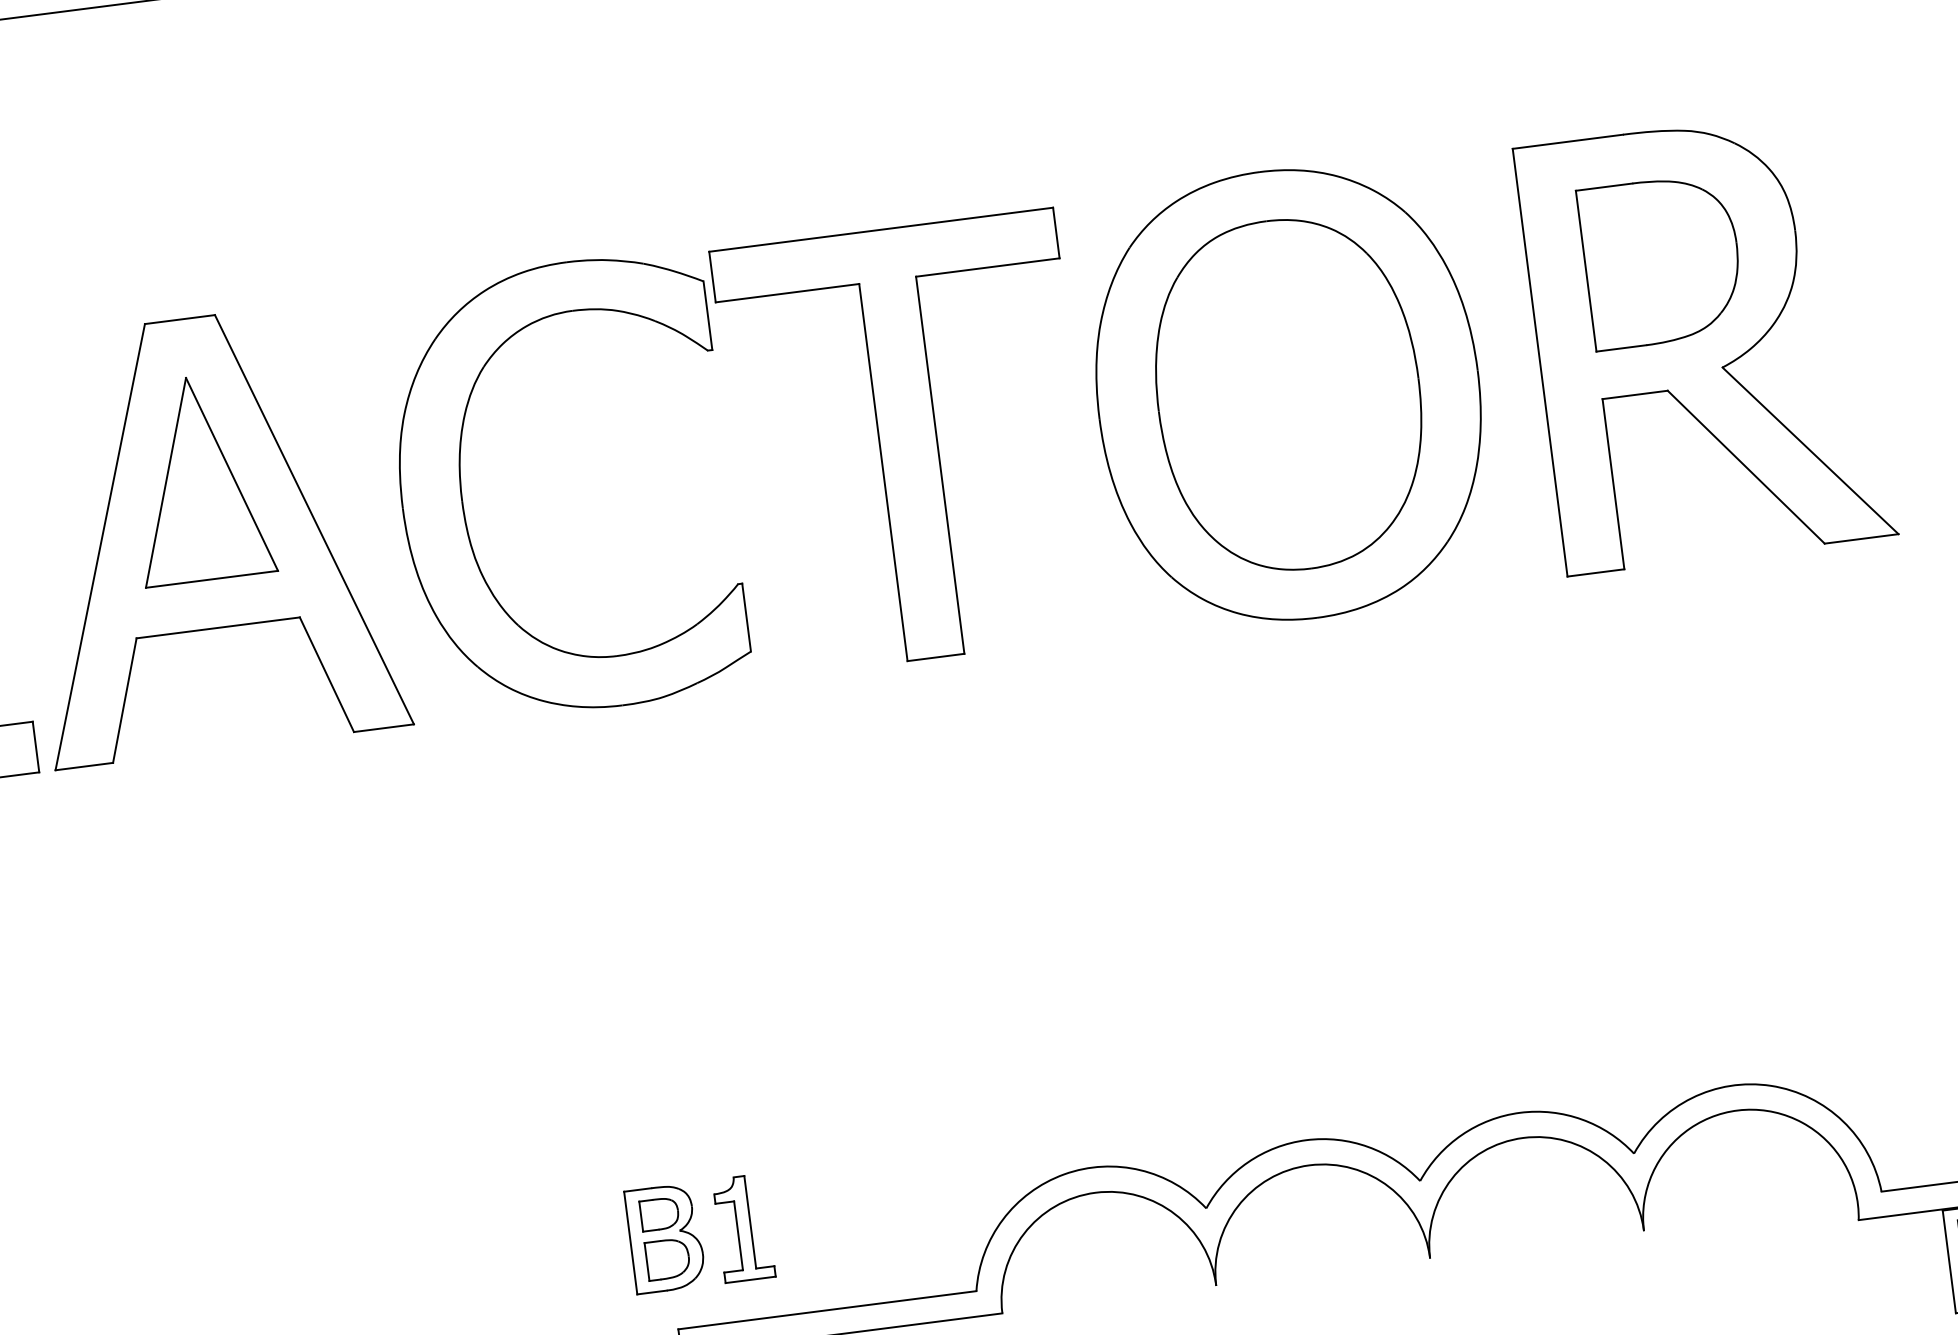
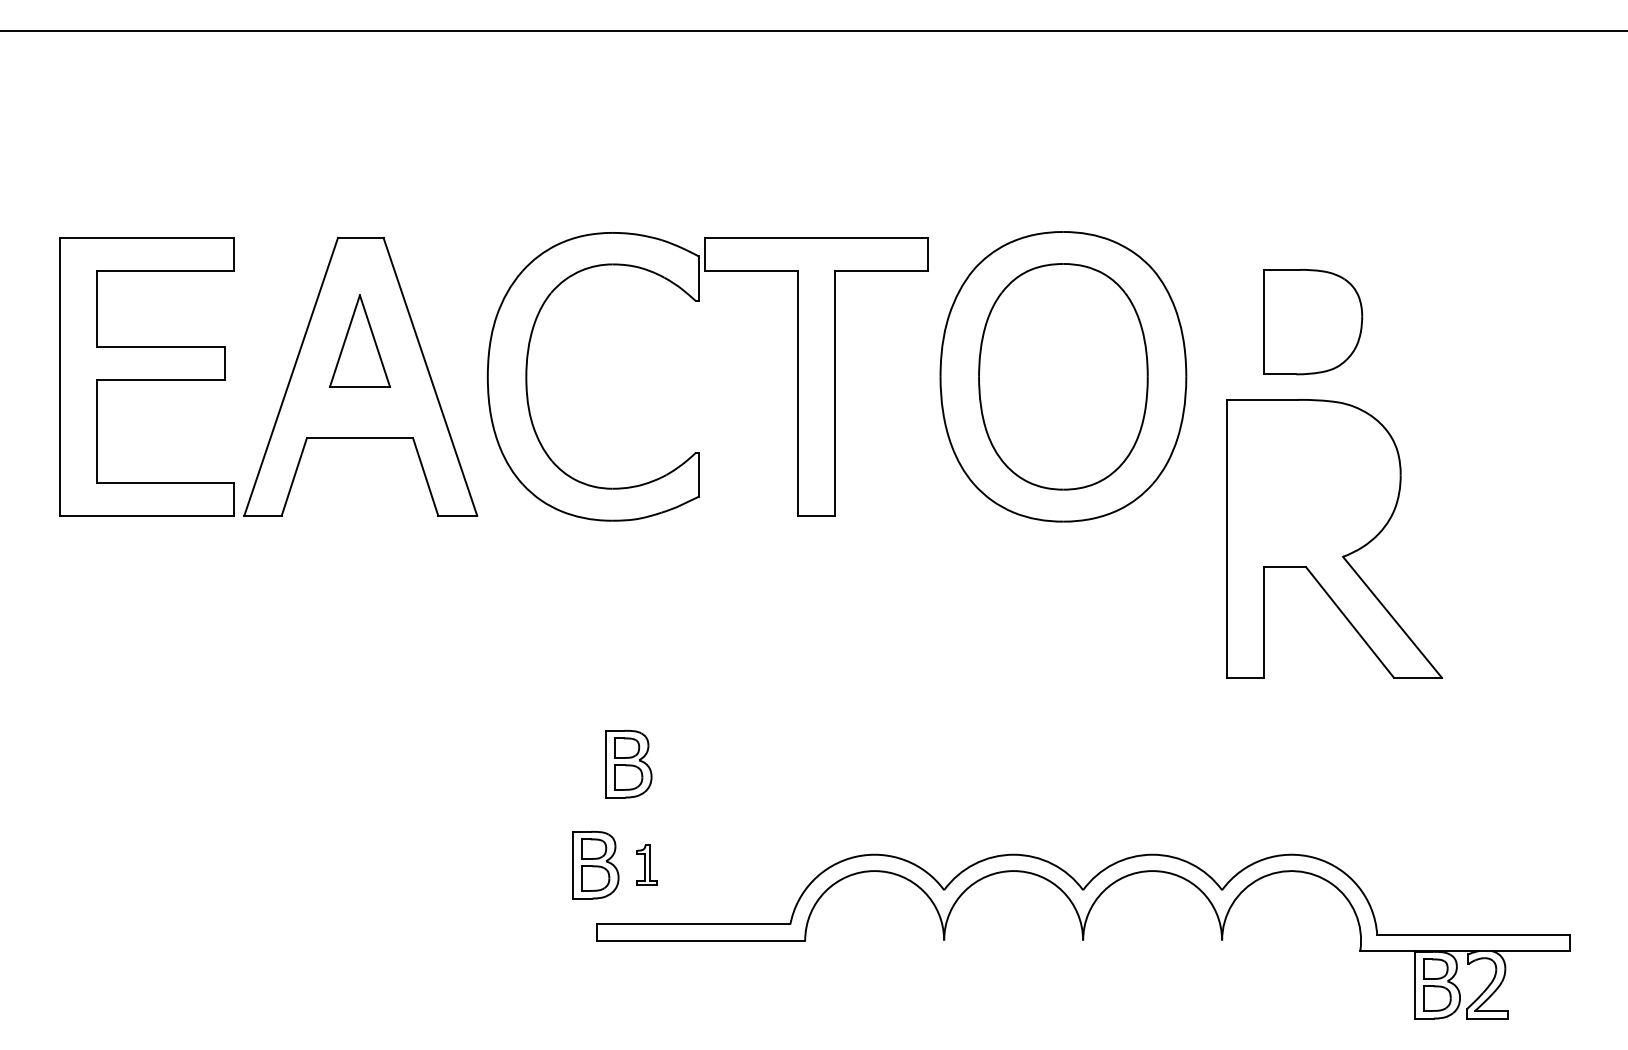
part: (1705, 340) -> (1334, 538), moved
part: (198, 477) -> (359, 340), size x0.7
part: (695, 1075) -> (628, 763), added
part: (743, 1229) -> (646, 865), size x0.6

